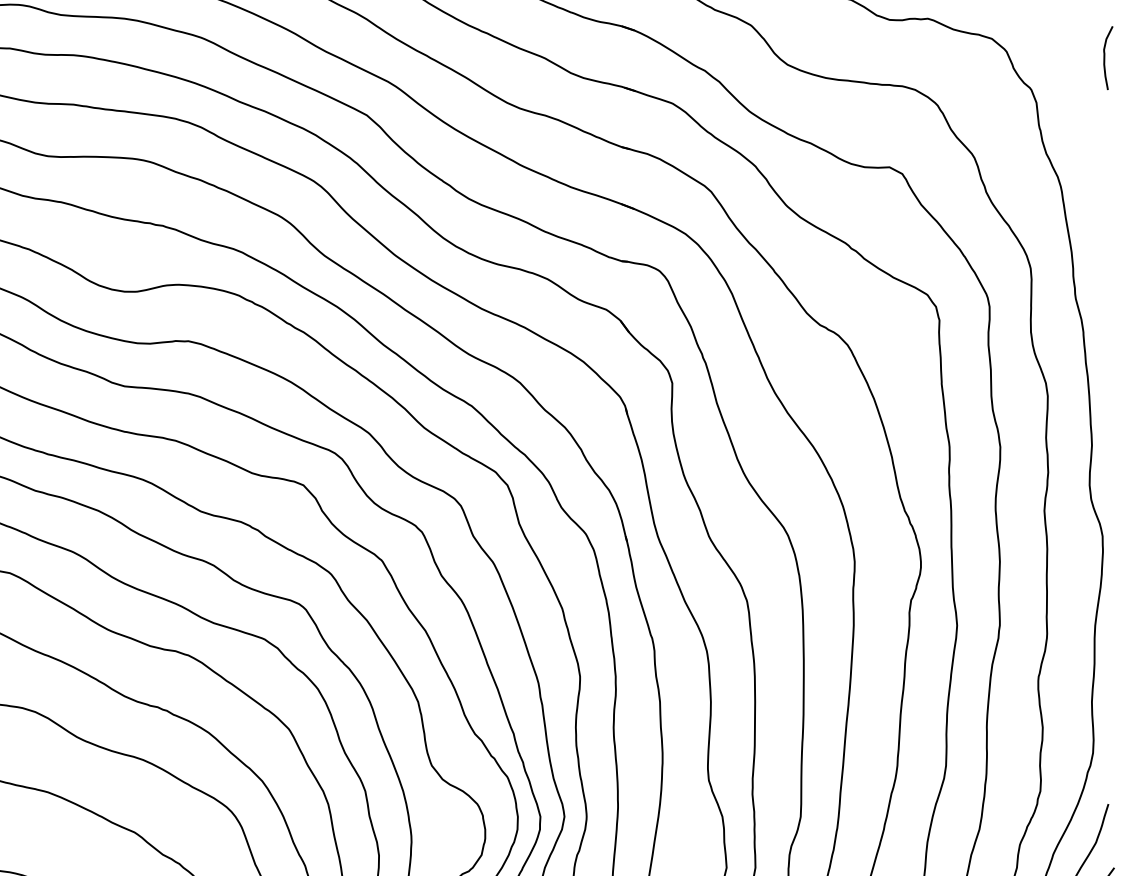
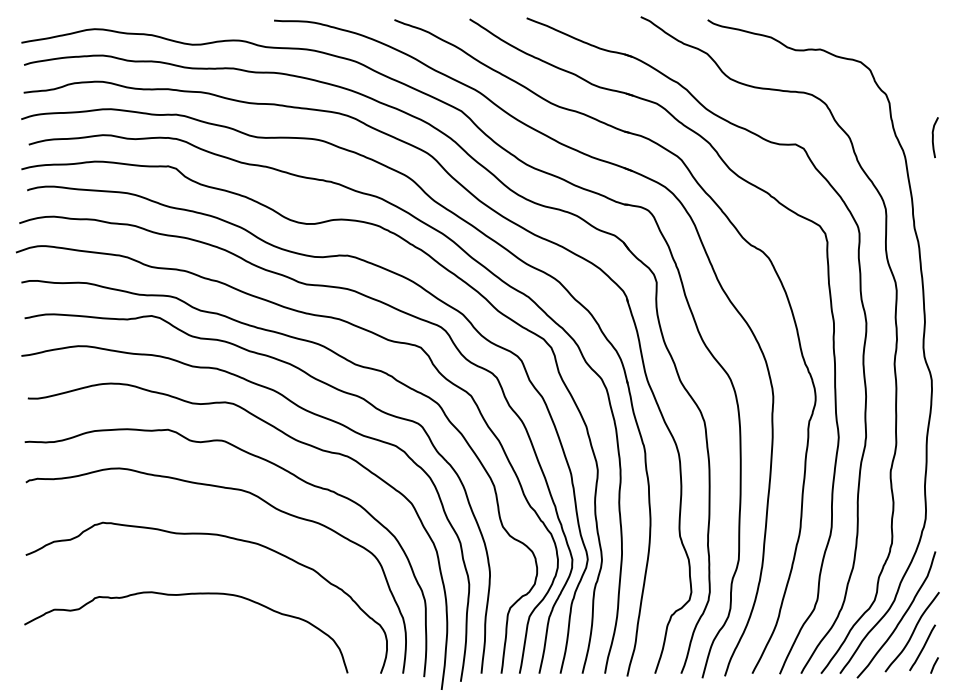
curve: (1105, 57) -> (933, 137), moved

